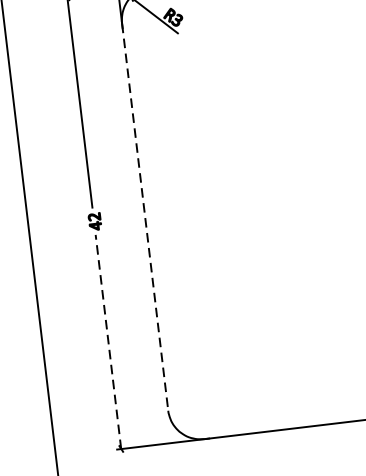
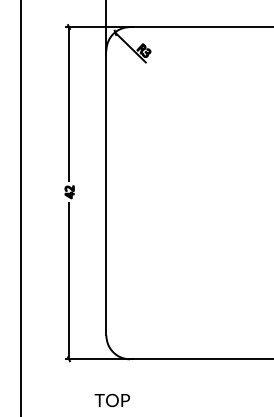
line: (145, 217) -> (106, 193), dashed -> solid
line: (107, 342) -> (68, 280), dashed -> solid

